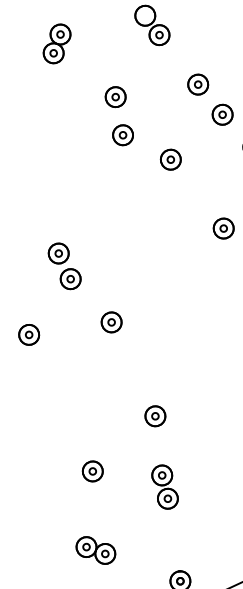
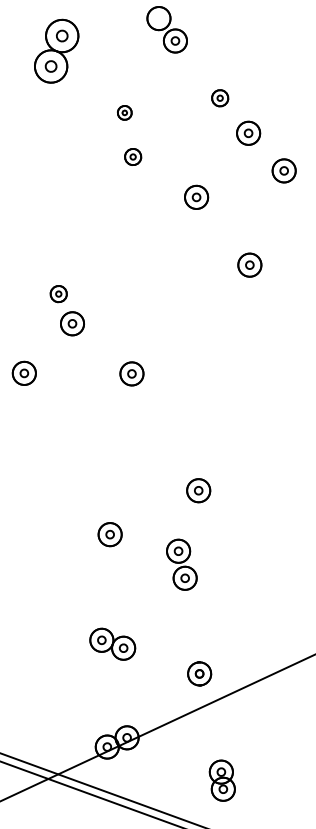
part: (56, 43) -> (56, 50), size x1.4
part: (197, 83) -> (219, 97), size x0.7
part: (115, 96) -> (124, 112), size x0.6
part: (122, 134) -> (132, 156), size x0.7
part: (170, 158) -> (196, 196), moved
part: (58, 253) -> (58, 293), size x0.7
part: (111, 322) -> (131, 373), moved
part: (28, 334) -> (23, 372), moved
part: (155, 416) -> (198, 490), moved
part: (92, 471) -> (109, 534), moved
part: (95, 549) -> (112, 643), moved

